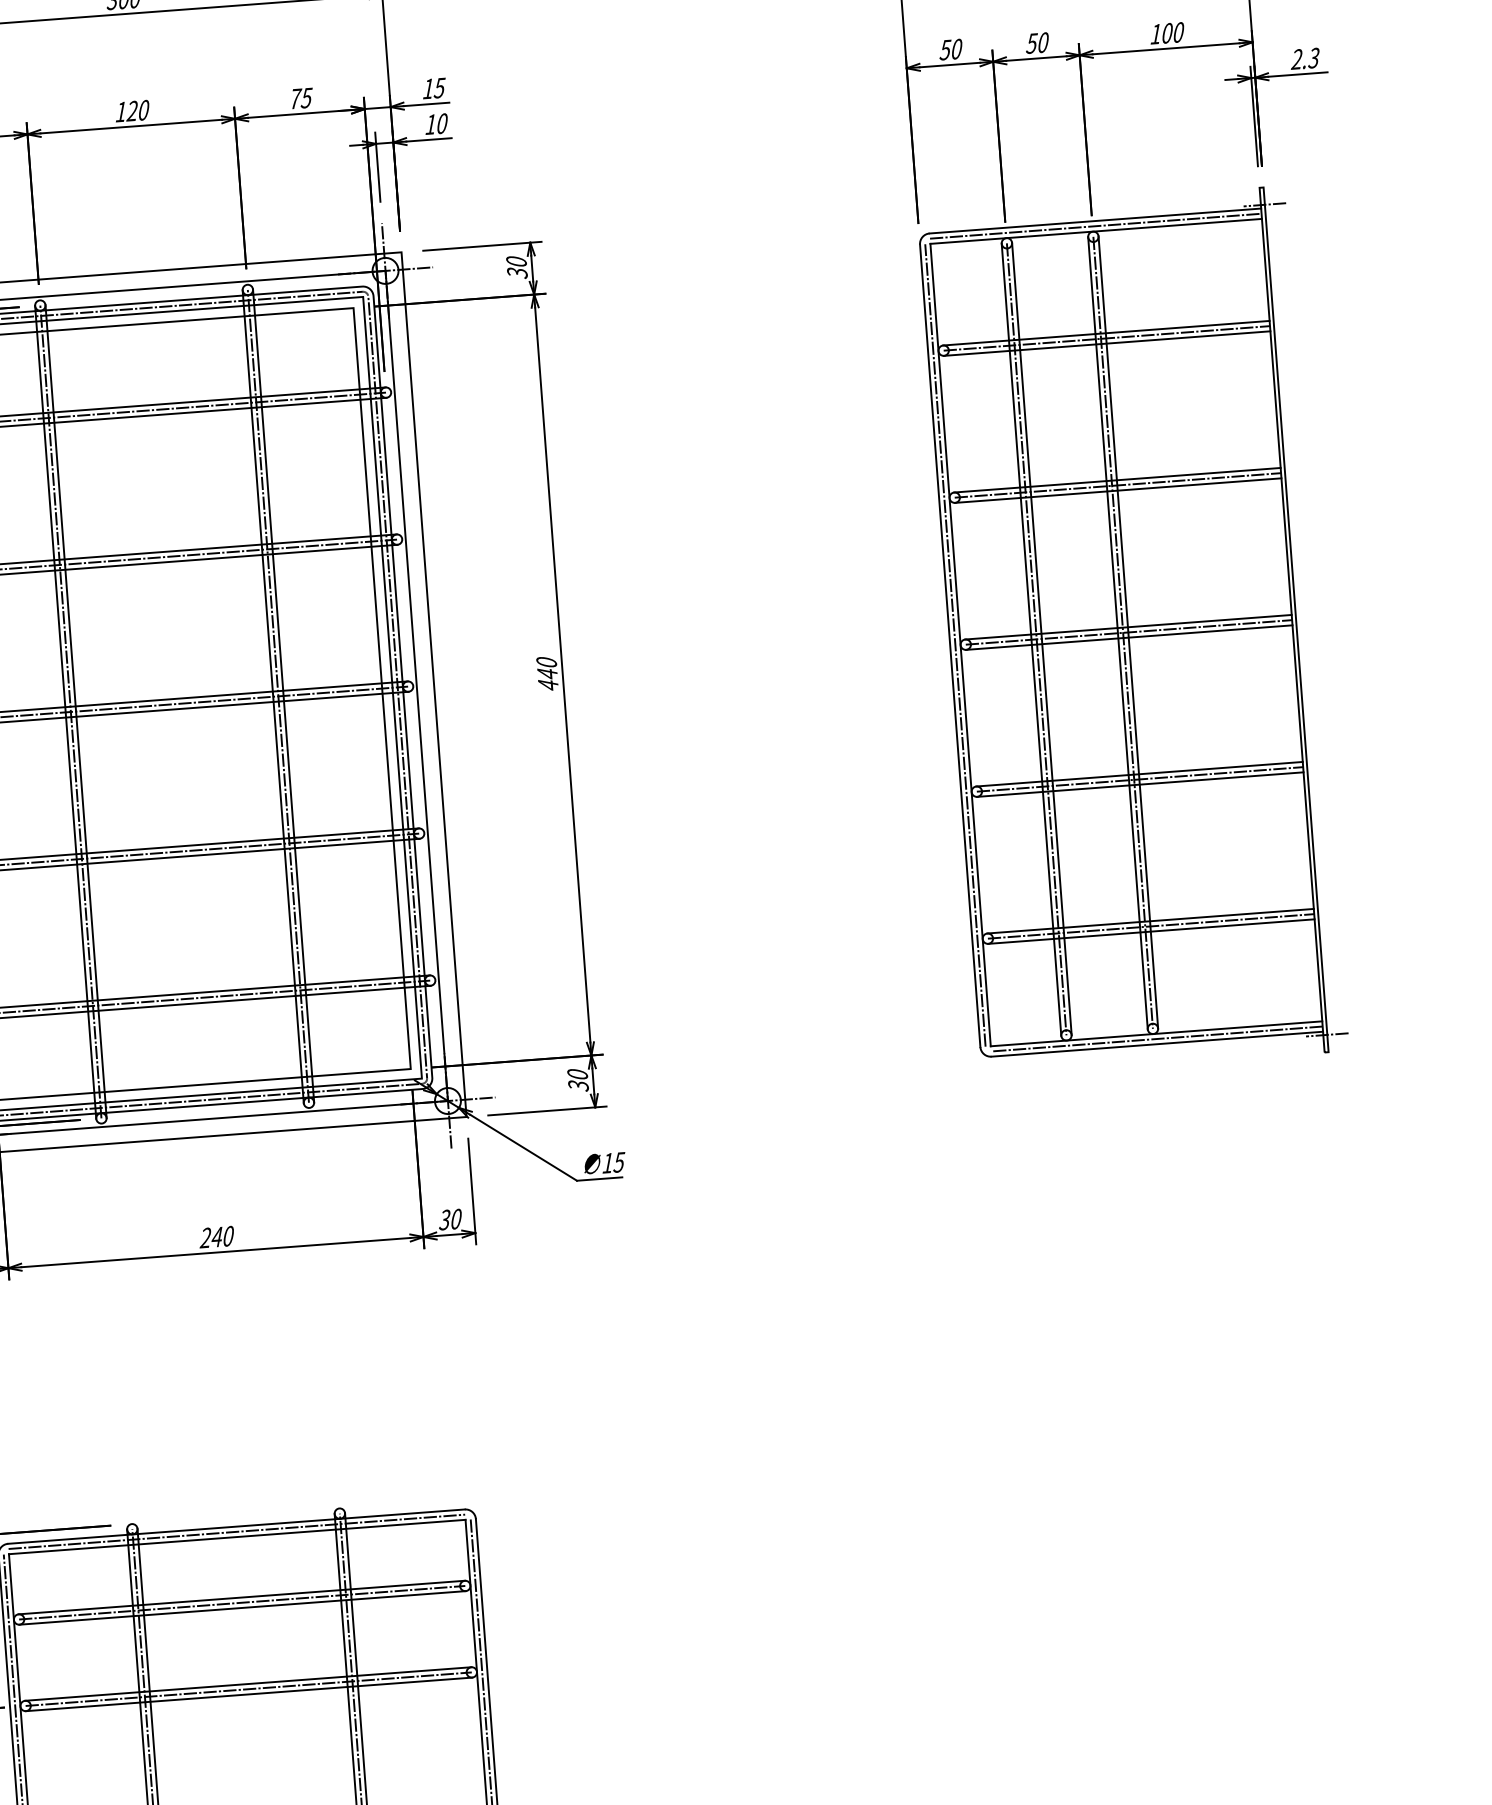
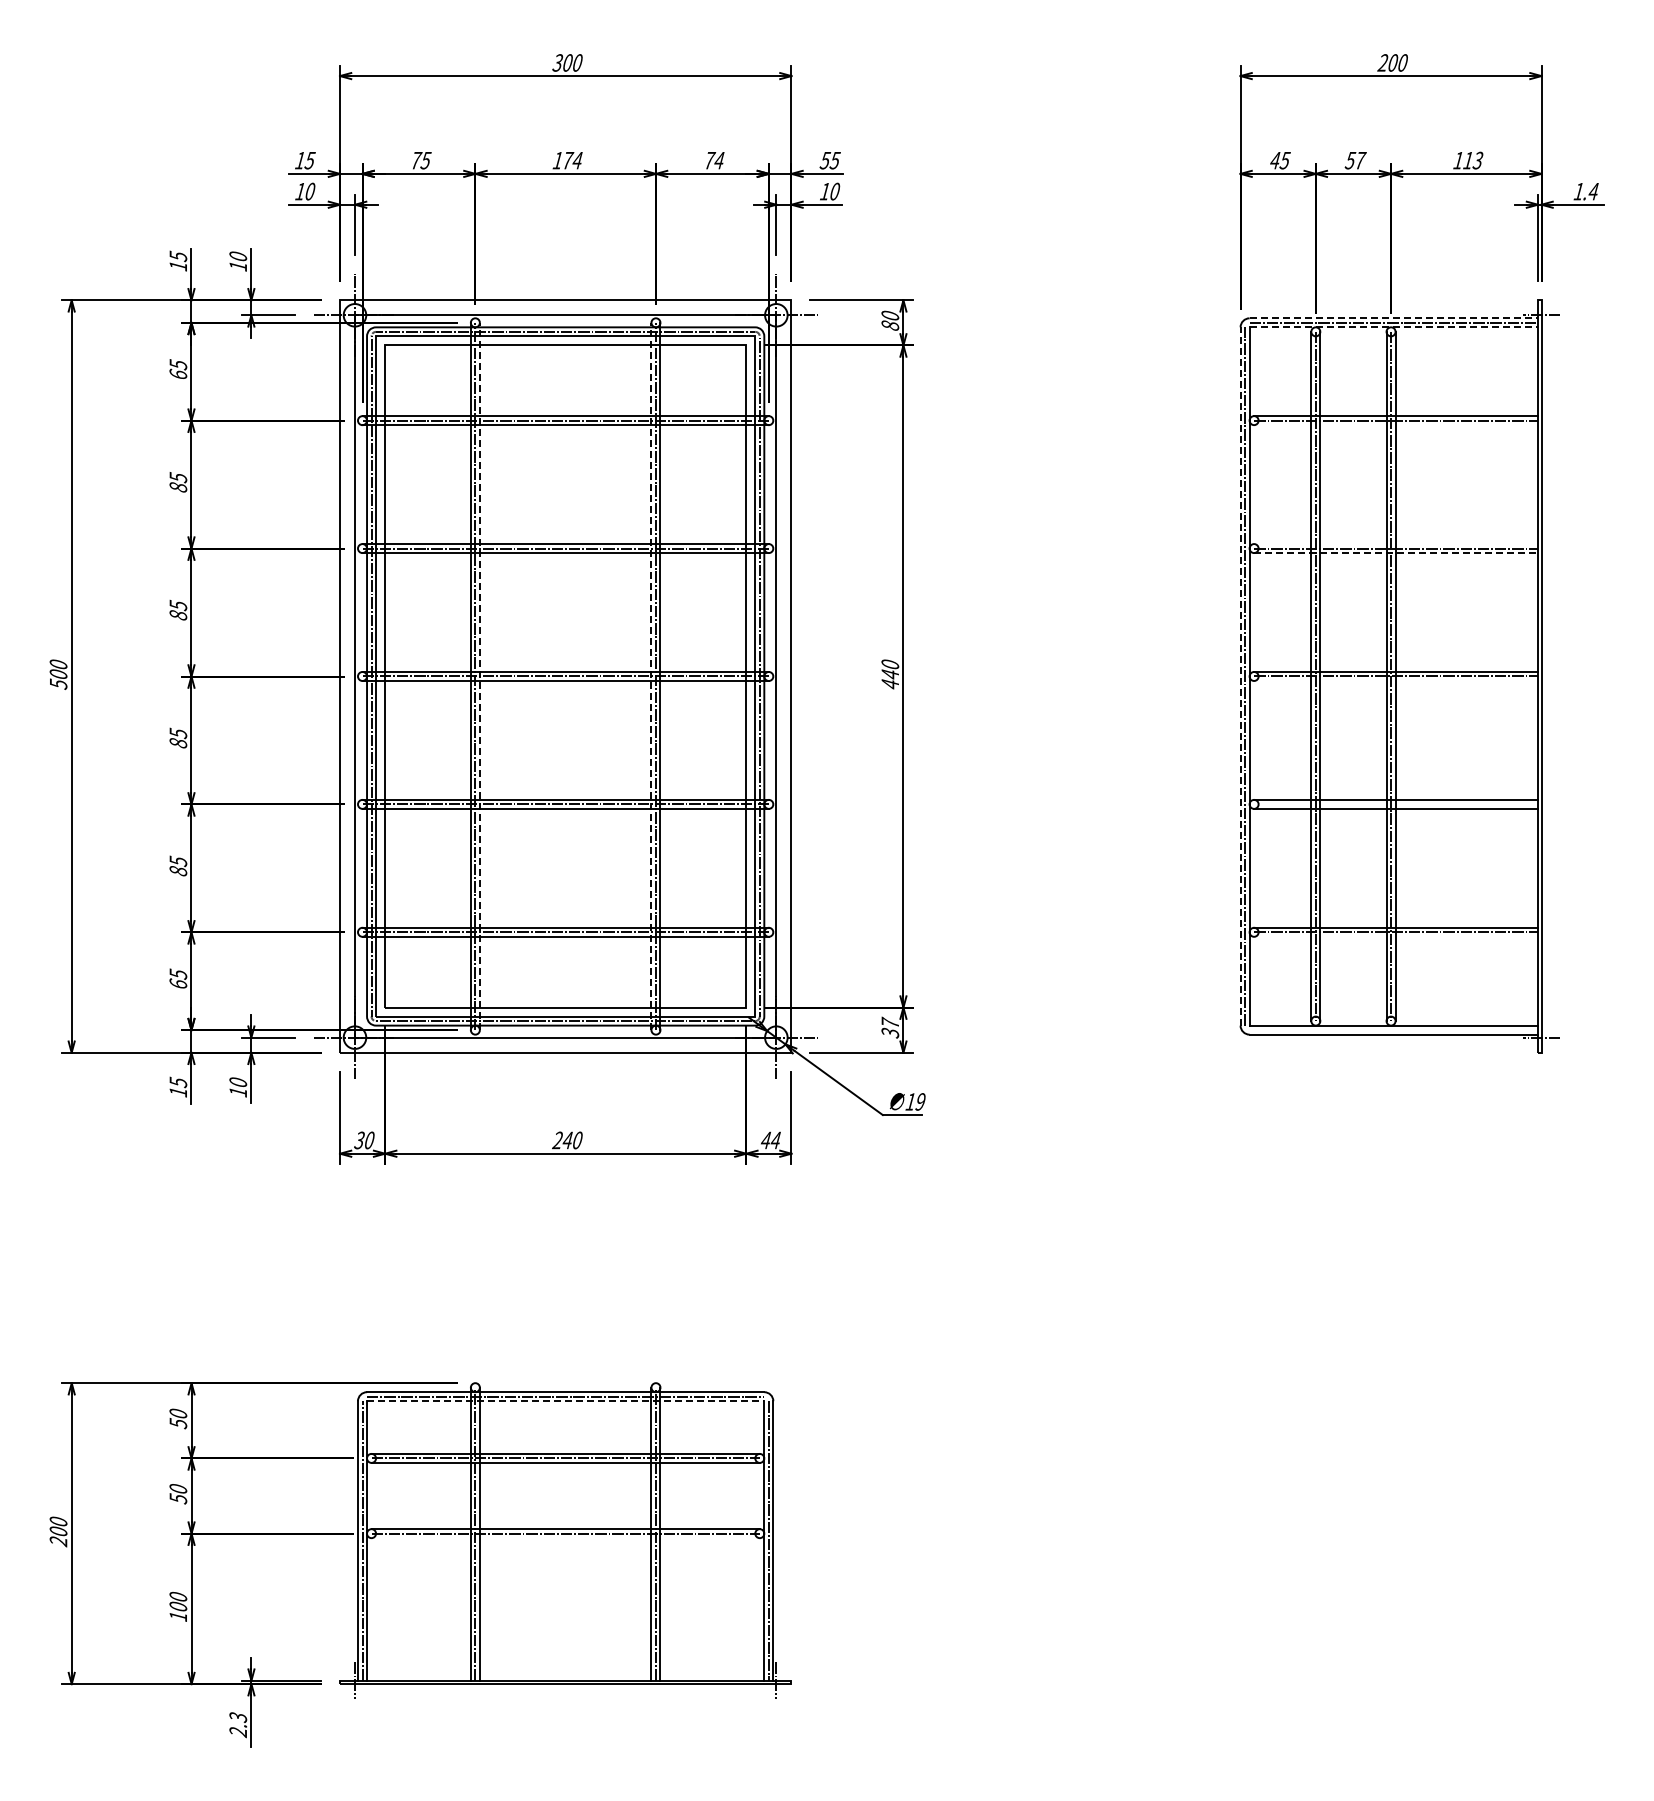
text: (1173, 32) -> (1473, 160), 100 -> 113
text: (1043, 42) -> (1360, 160), 50 -> 57
text: (950, 49) -> (1279, 160), 50 -> 45
text: (1304, 58) -> (1585, 191), 2.3 -> 1.4
text: (428, 88) -> (825, 160), 15 -> 55
text: (306, 97) -> (719, 160), 75 -> 74
text: (136, 110) -> (571, 160), 120 -> 174
line: (1096, 221) -> (1394, 318), solid -> dashed
line: (1096, 231) -> (1394, 327), solid -> dashed
text: (516, 272) -> (889, 325), 30 -> 80
line: (1107, 343) -> (1396, 425), removed
line: (1118, 480) -> (1396, 544), removed
line: (1118, 491) -> (1396, 553), solid -> dashed
line: (1129, 638) -> (1396, 681), removed
line: (950, 644) -> (1240, 675), solid -> dashed
line: (273, 696) -> (651, 676), solid -> dashed
line: (75, 711) -> (479, 676), solid -> dashed
line: (1140, 779) -> (1396, 804), removed
line: (1151, 931) -> (1396, 936), removed
line: (1156, 1039) -> (1393, 1030), removed
text: (577, 1072) -> (890, 1021), 30 -> 37
text: (619, 1161) -> (920, 1101), 15 -> 19
text: (450, 1219) -> (770, 1140), 30 -> 44
line: (237, 1537) -> (565, 1401), solid -> dashed
line: (248, 1694) -> (565, 1538), removed

